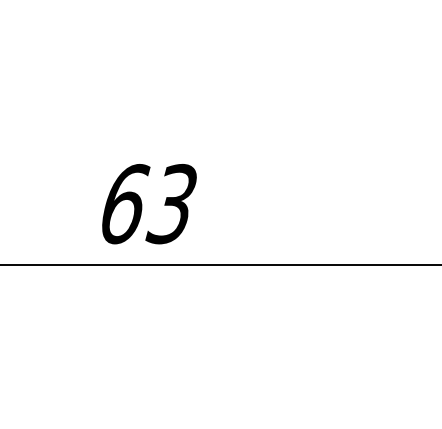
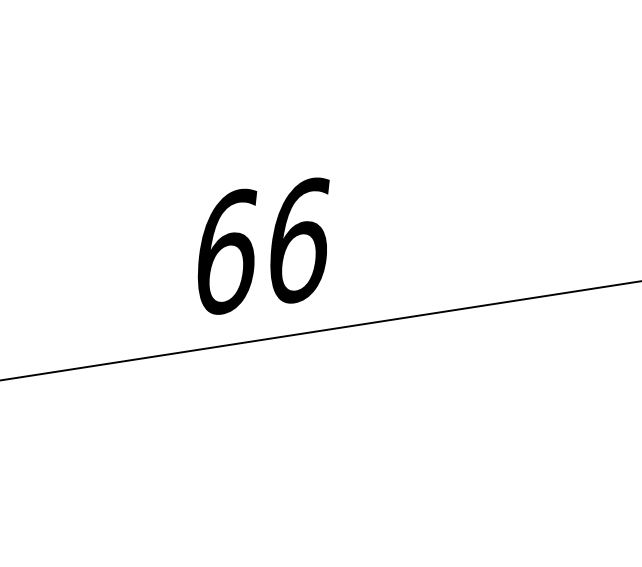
text: (172, 204) -> (298, 241), 63 -> 66

